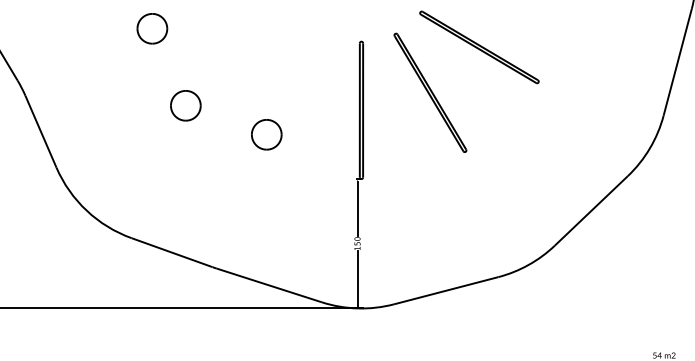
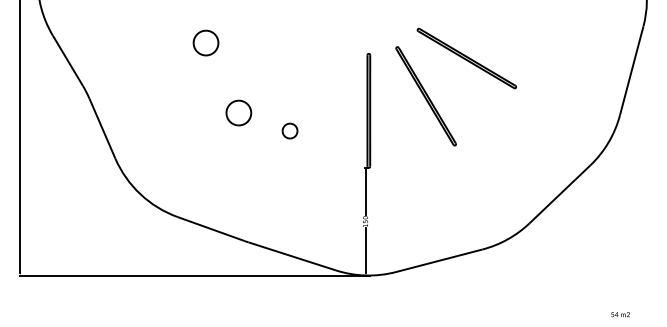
part: (151, 28) -> (205, 42), moved
part: (185, 105) -> (238, 112), moved
part: (266, 133) -> (289, 130), size x0.6

